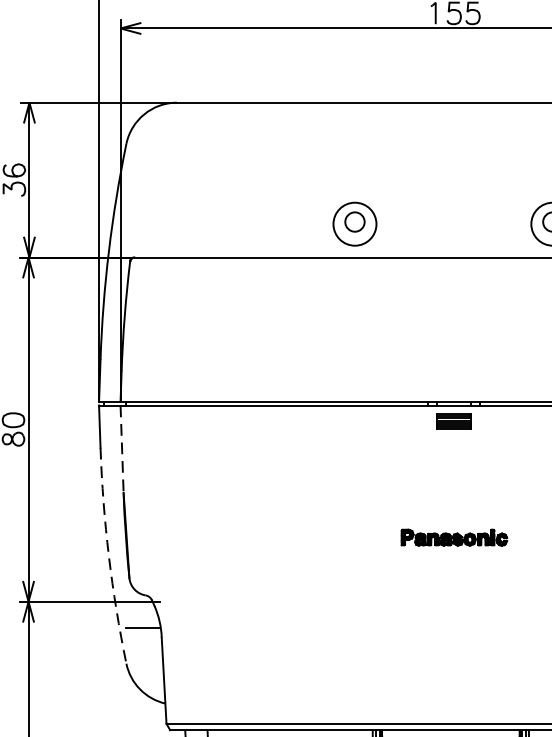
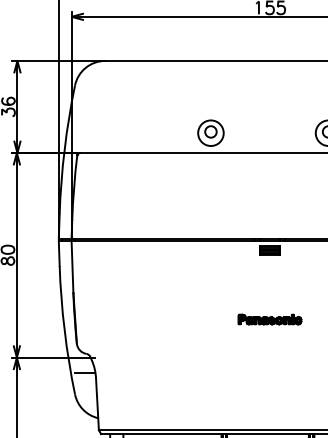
line: (122, 448) -> (72, 266), dashed -> solid
arc: (108, 556) -> (64, 330), dashed -> solid

